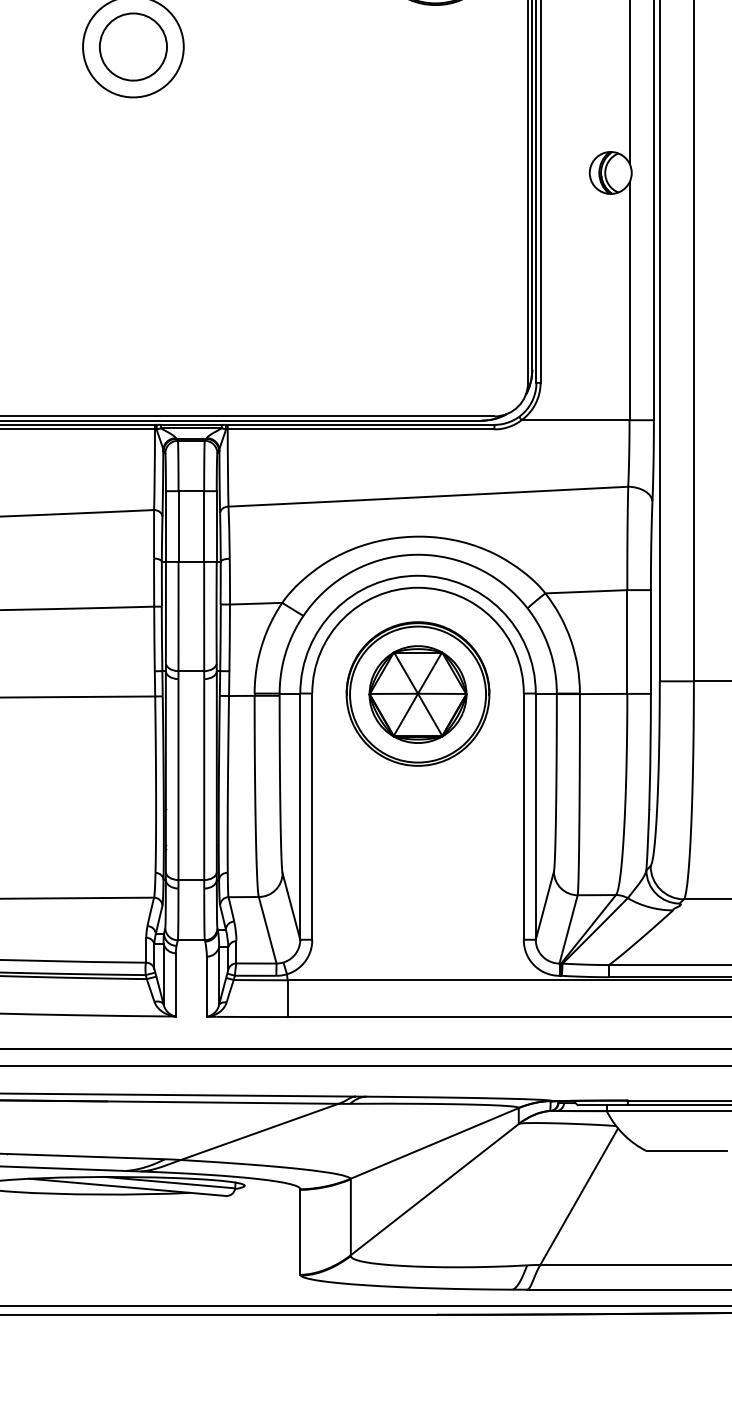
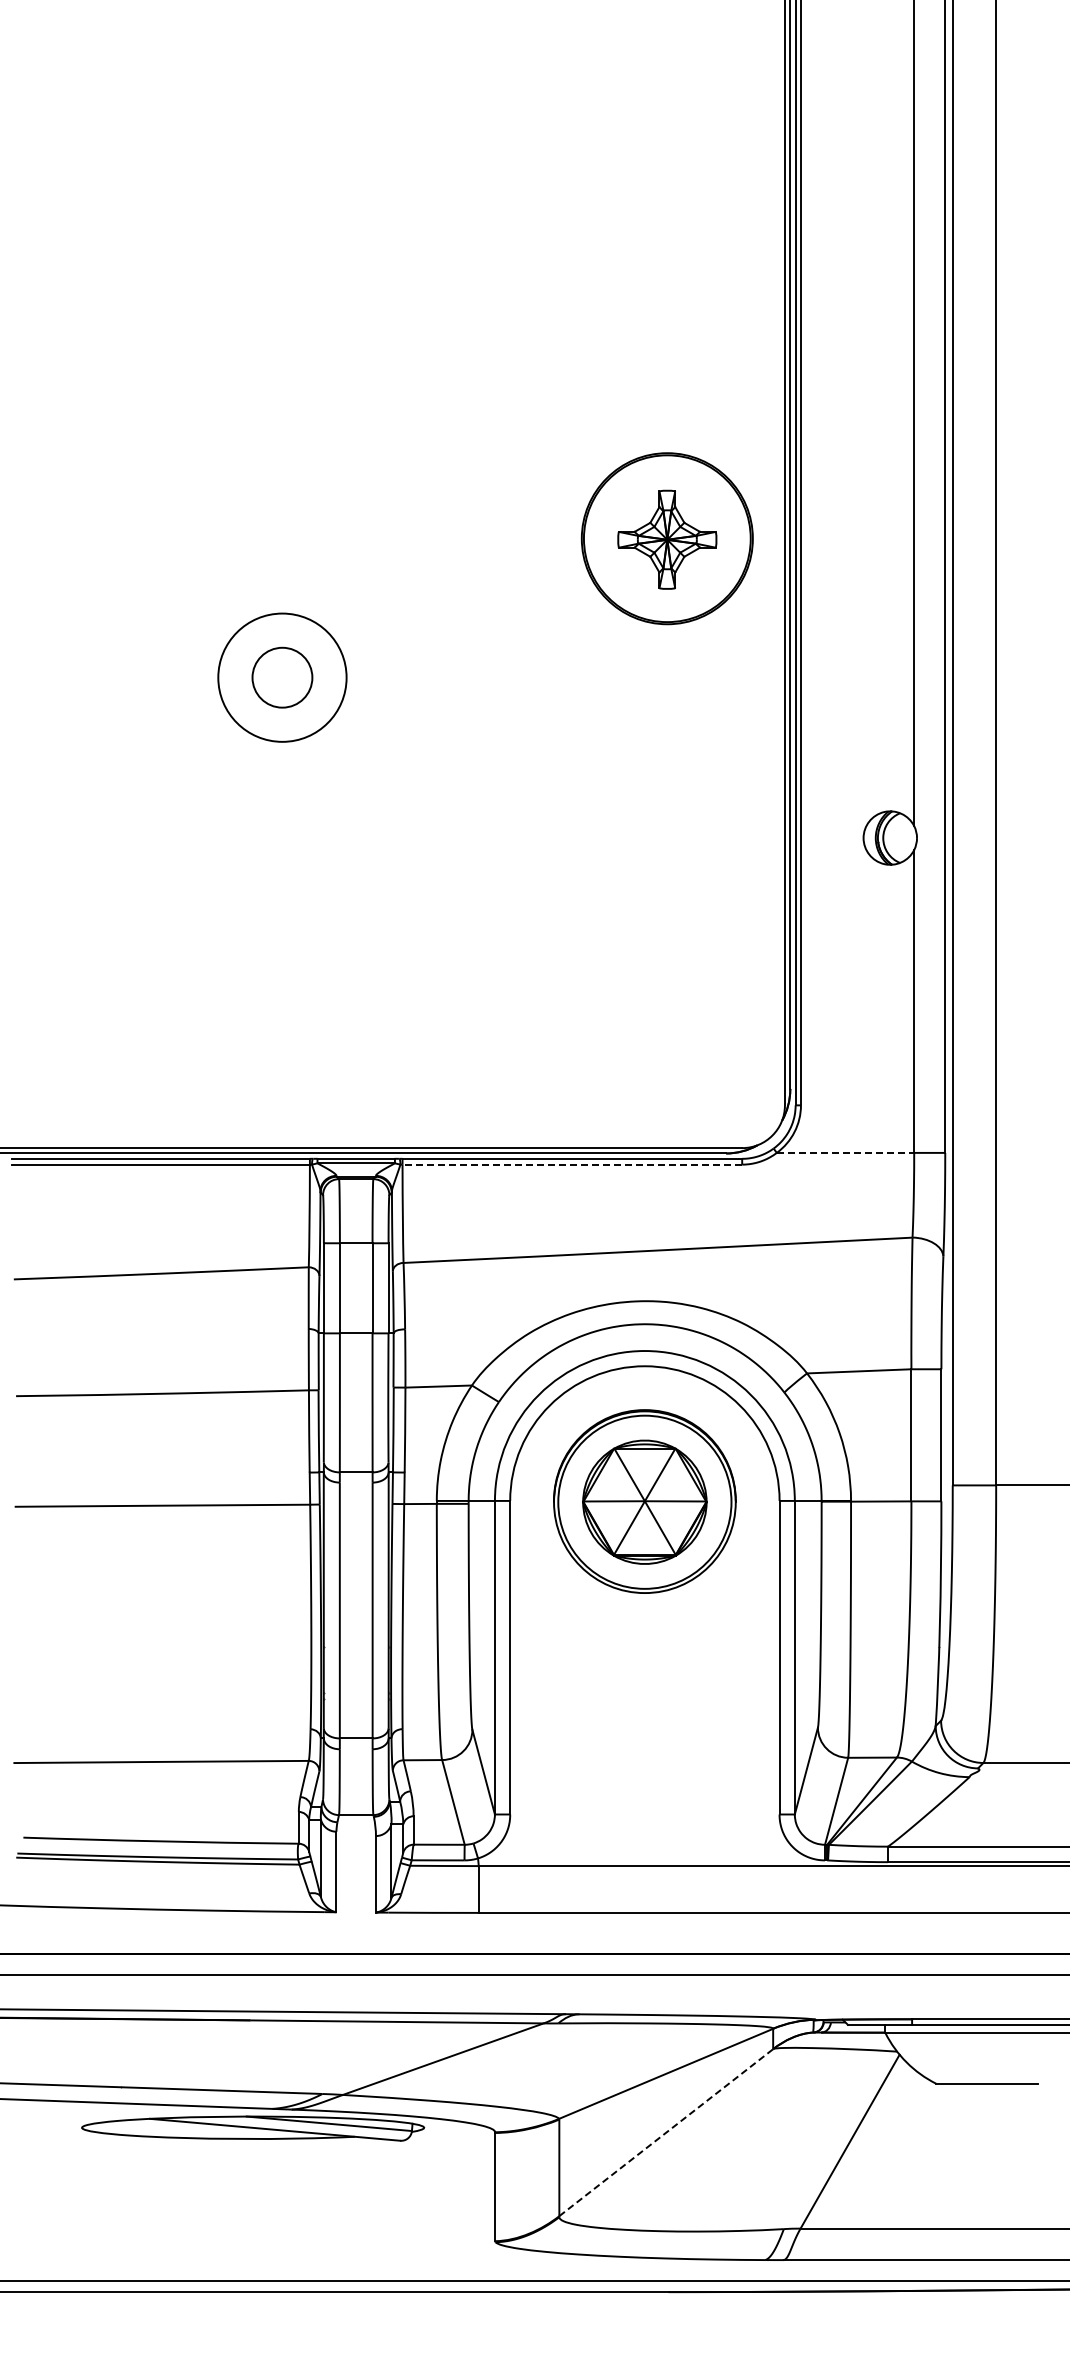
circle: (133, 46) -> (282, 677), size x0.7
line: (575, 419) -> (845, 1152), solid -> dashed
line: (361, 429) -> (572, 1164), solid -> dashed
line: (435, 1189) -> (666, 2132), solid -> dashed

